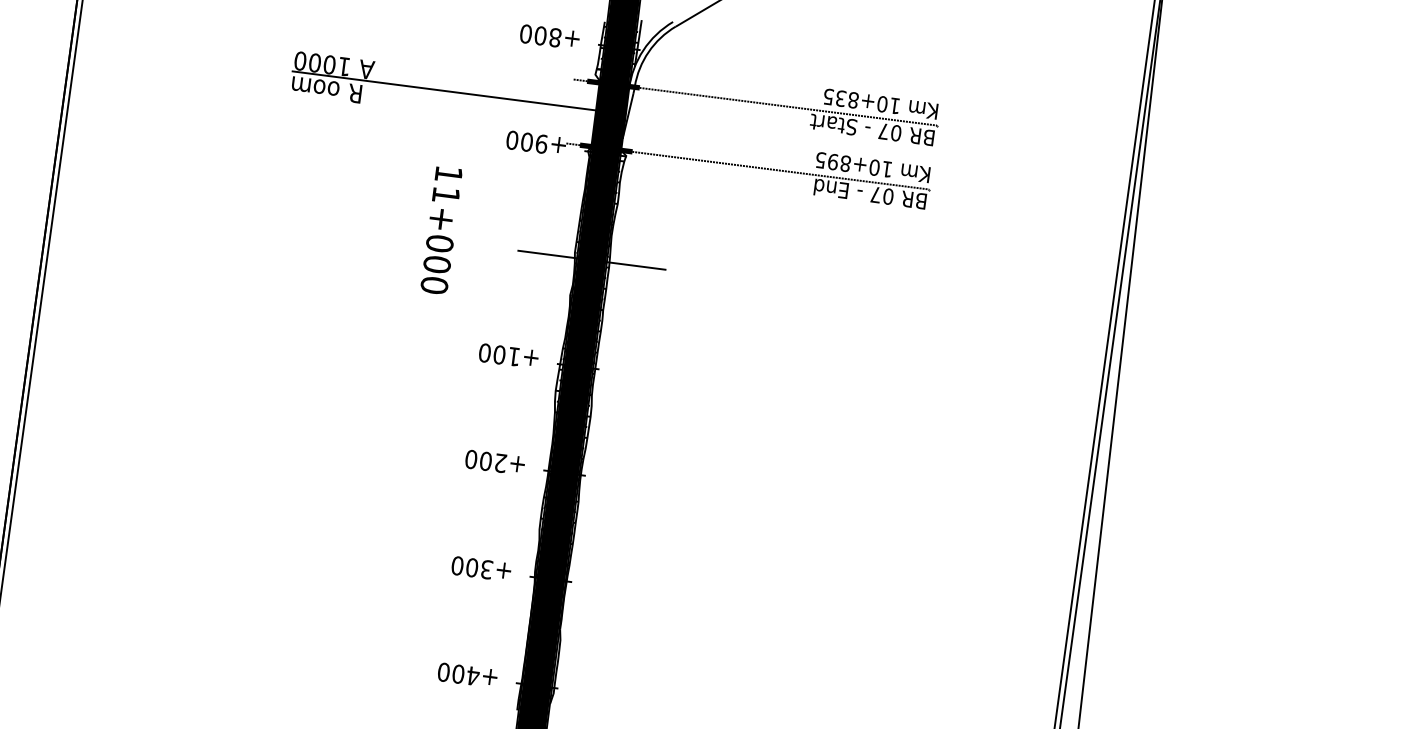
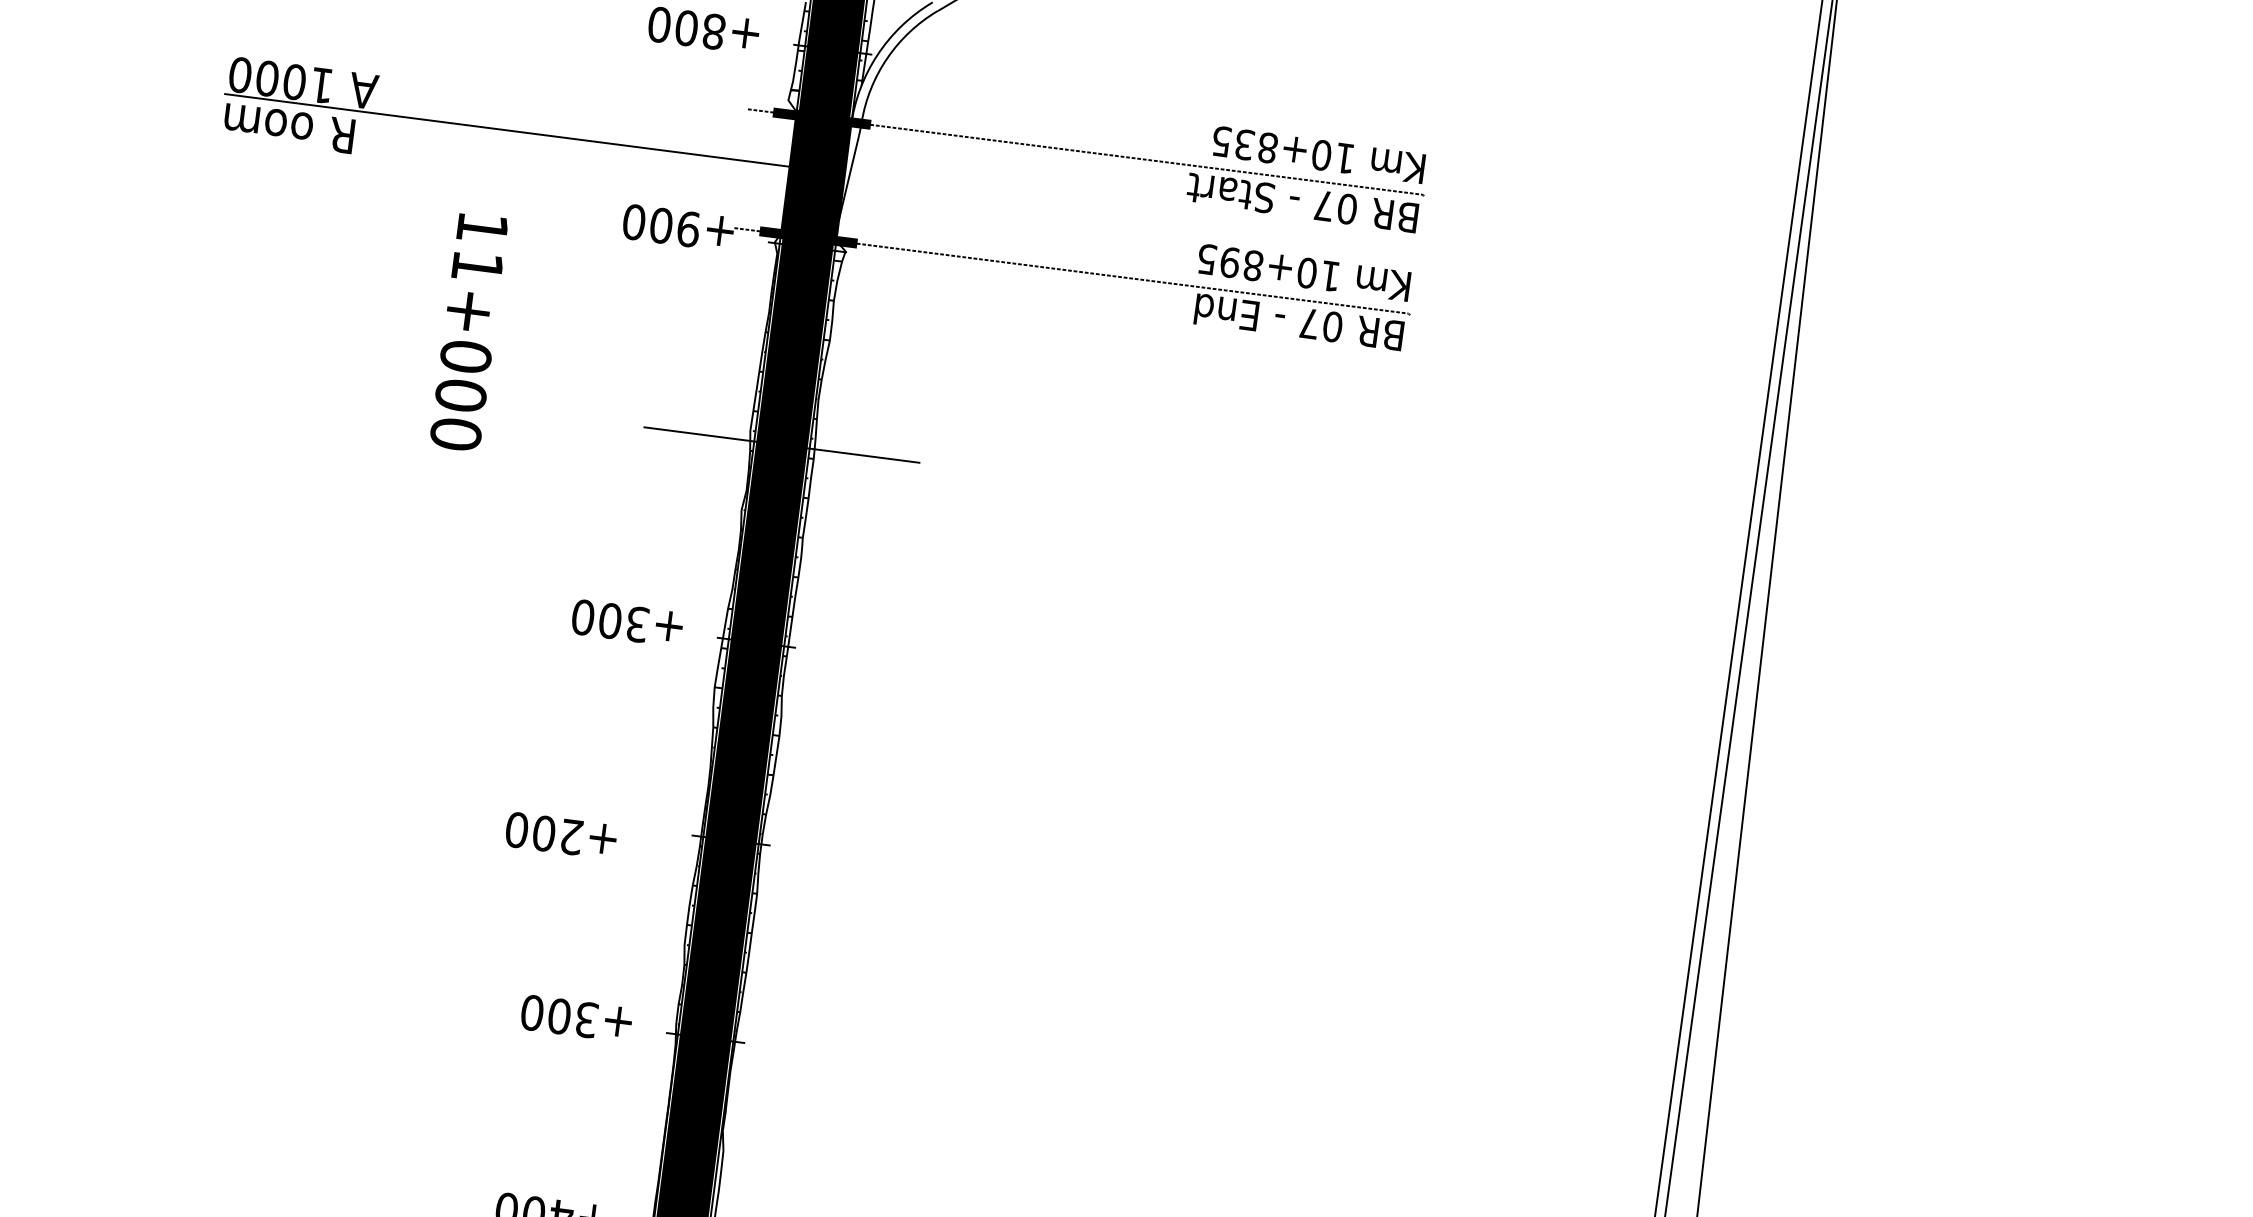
text: (441, 229) -> (469, 330), moved
text: (514, 356) -> (638, 623), +100 -> +300
text: (494, 461) -> (560, 833), moved

